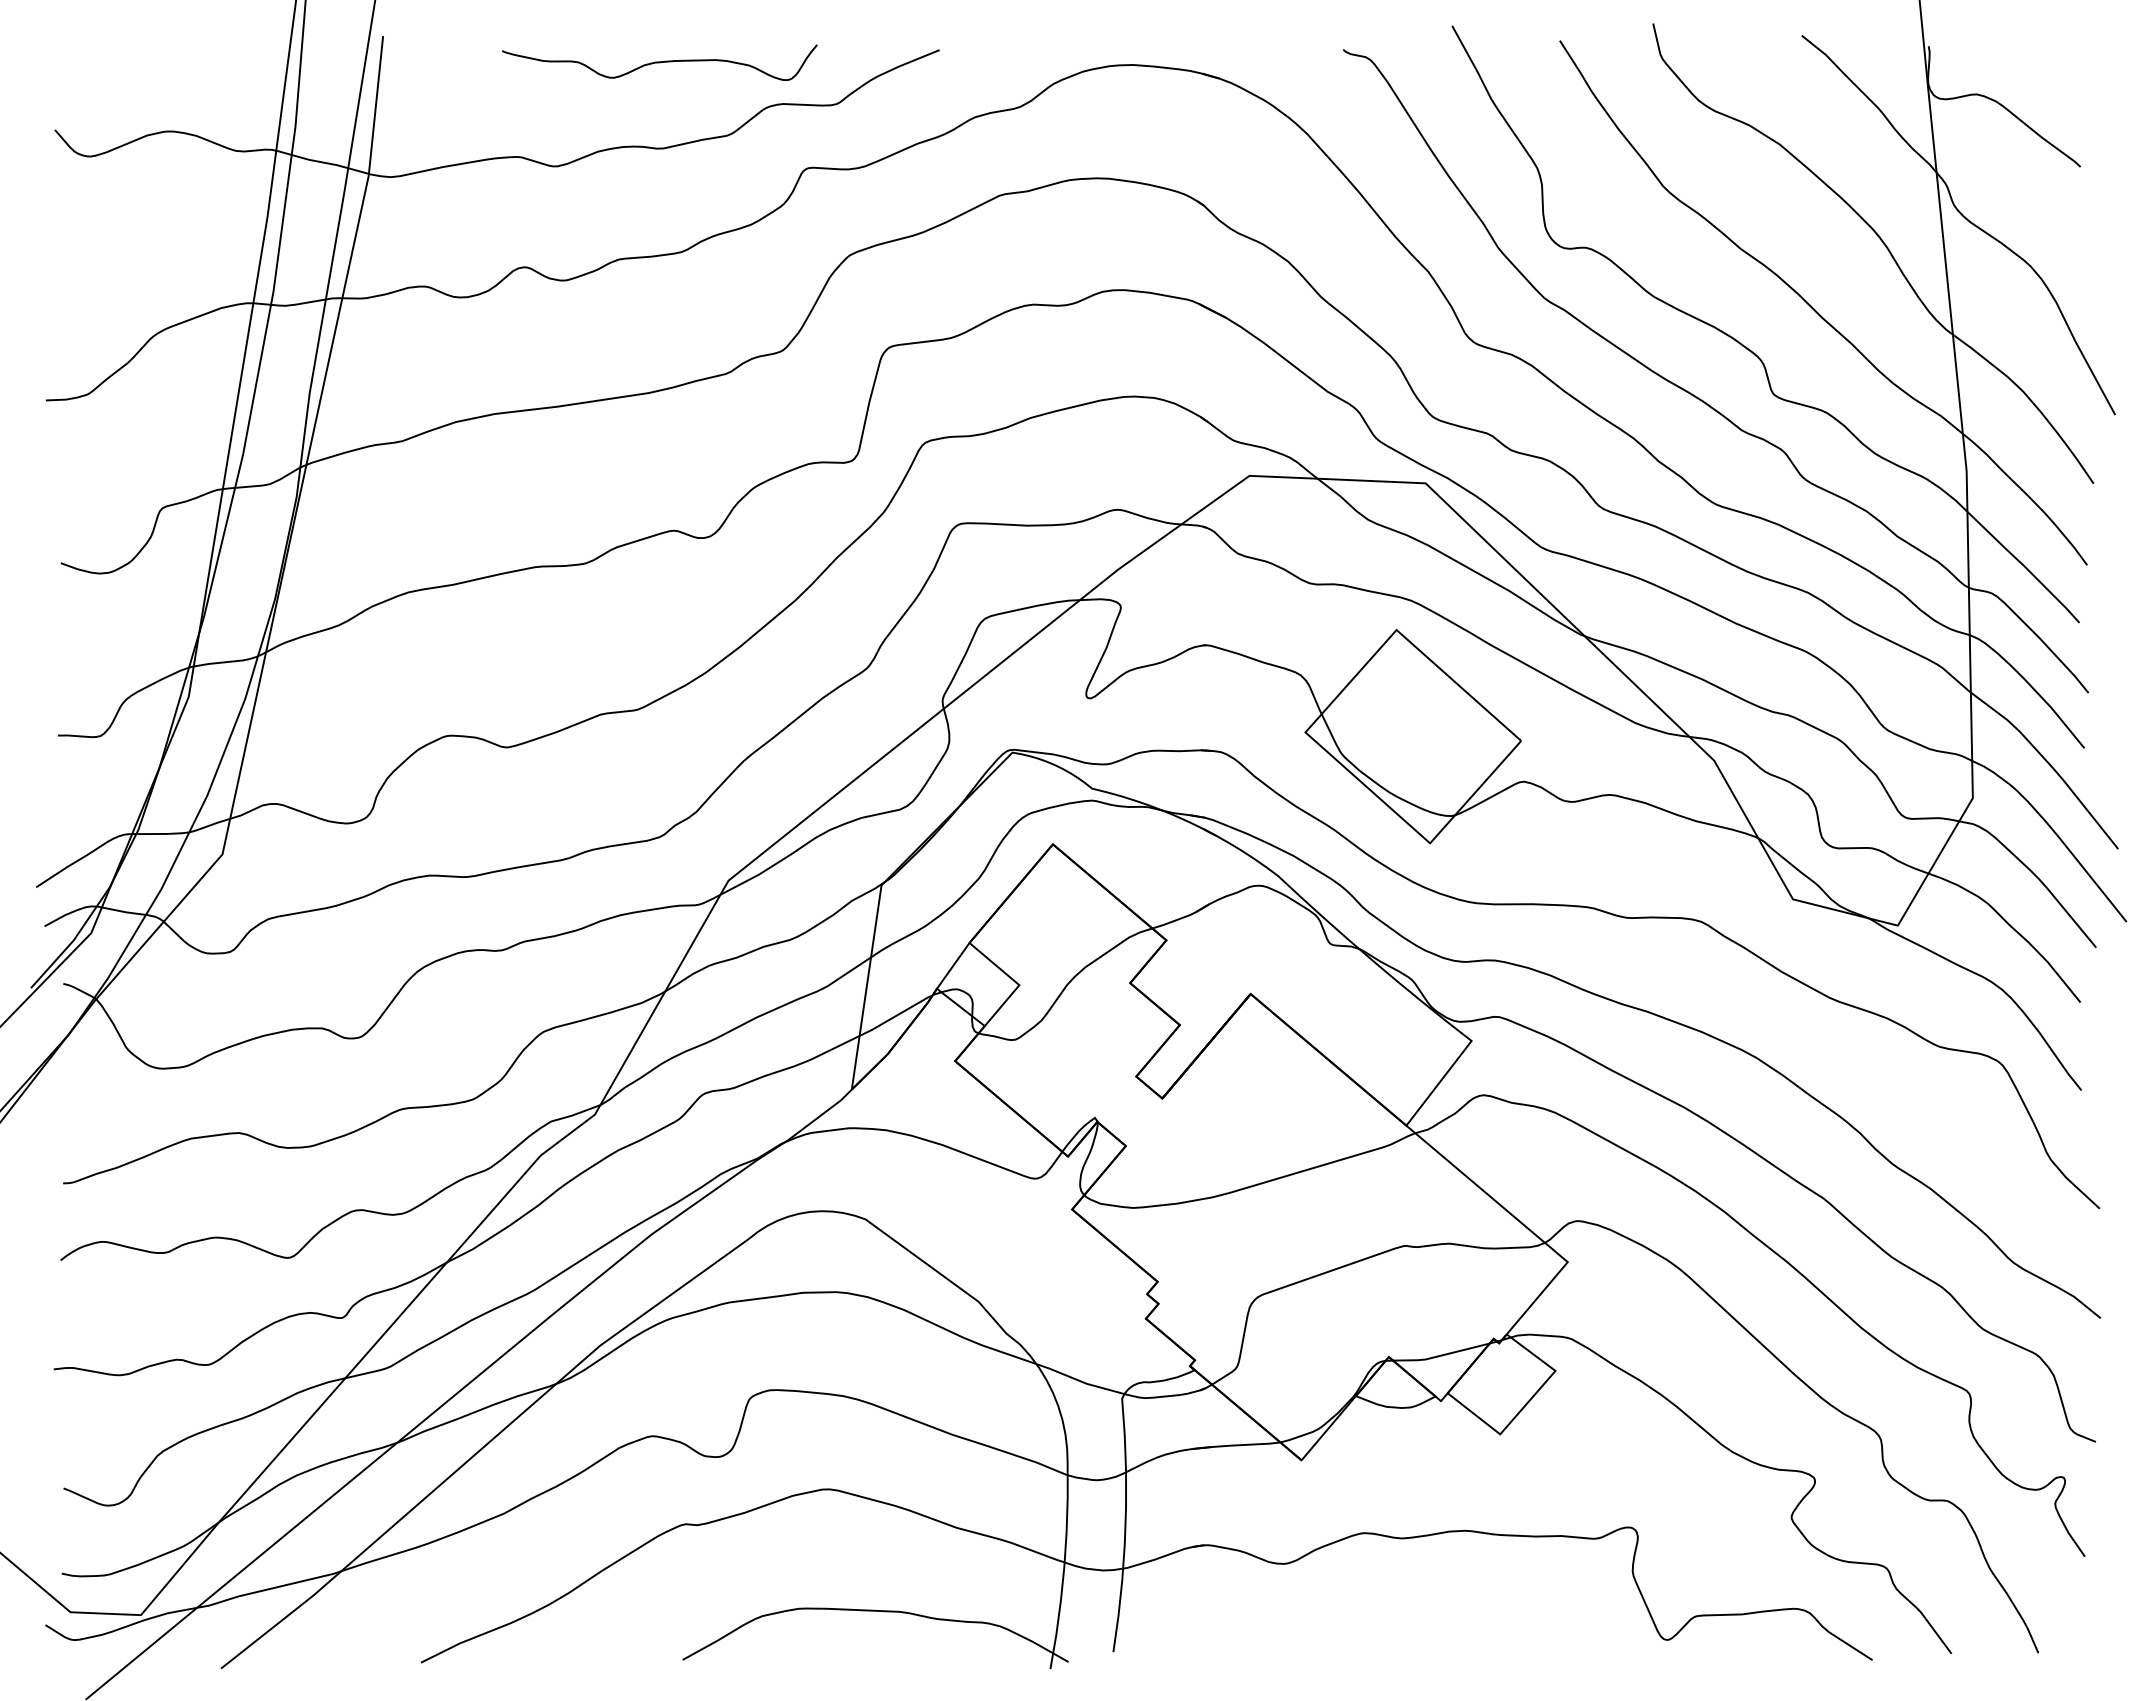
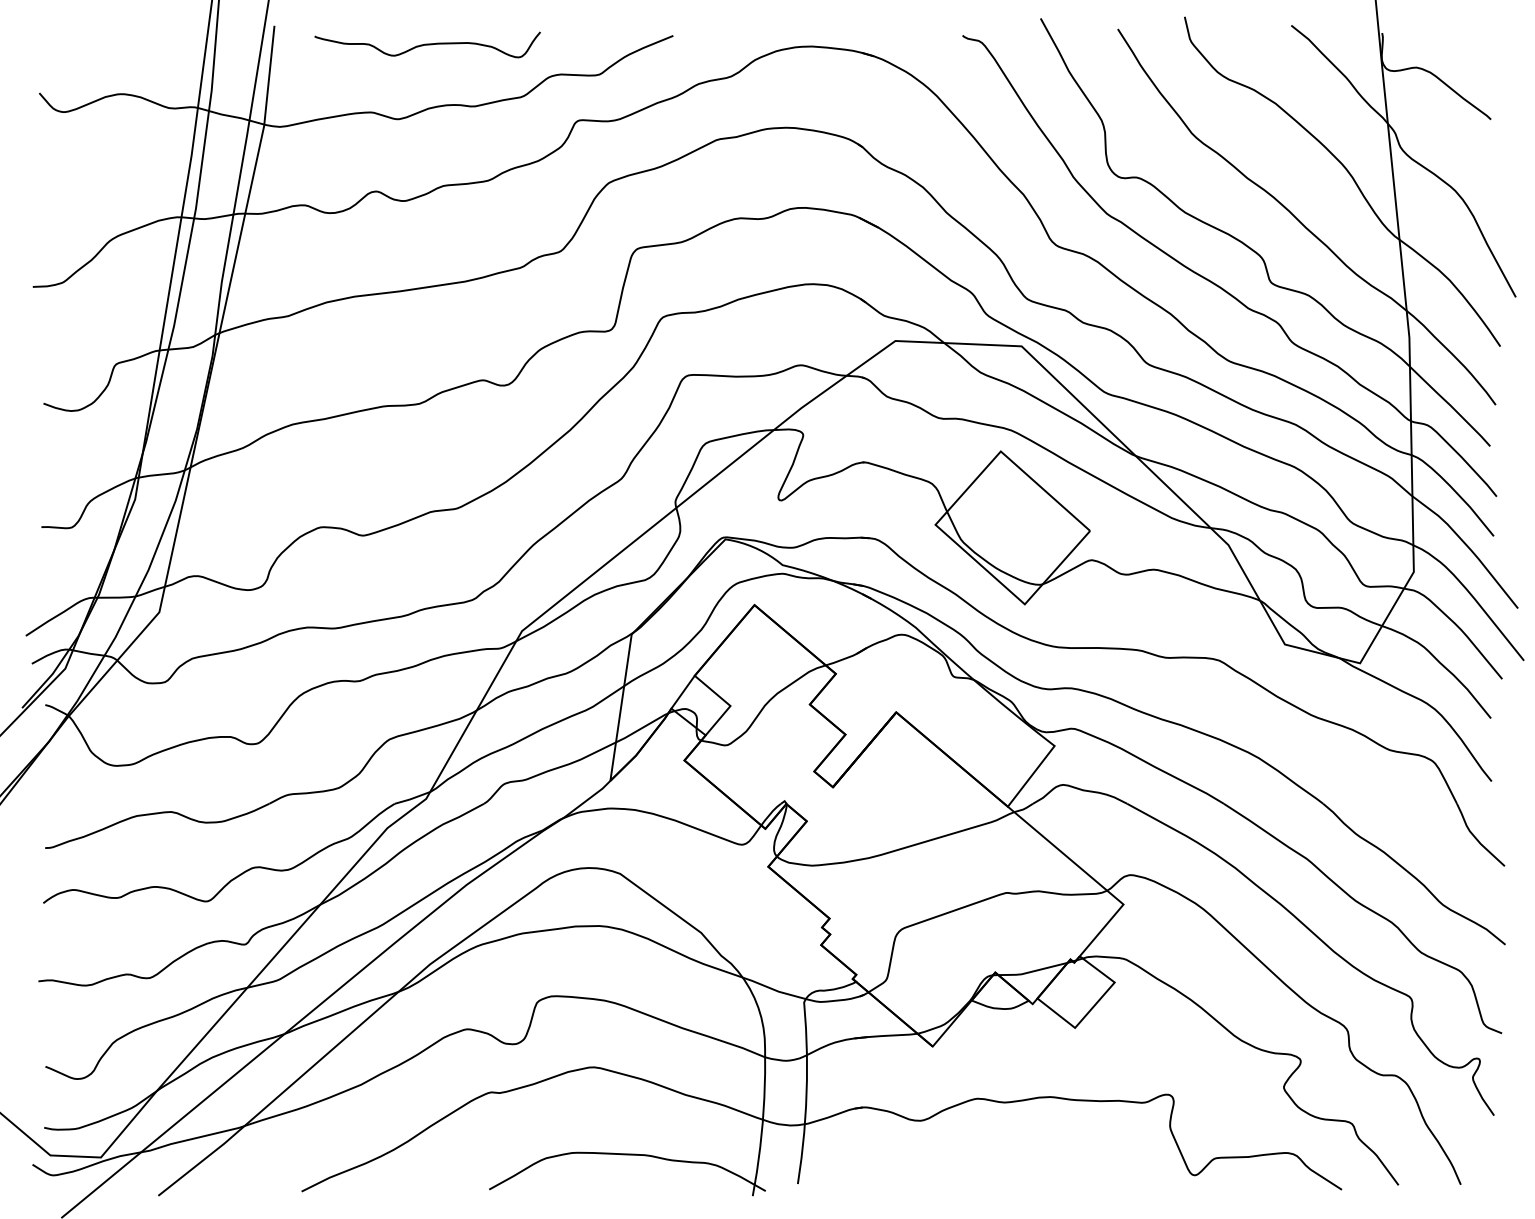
curve: (659, 62) -> (427, 44), moved

